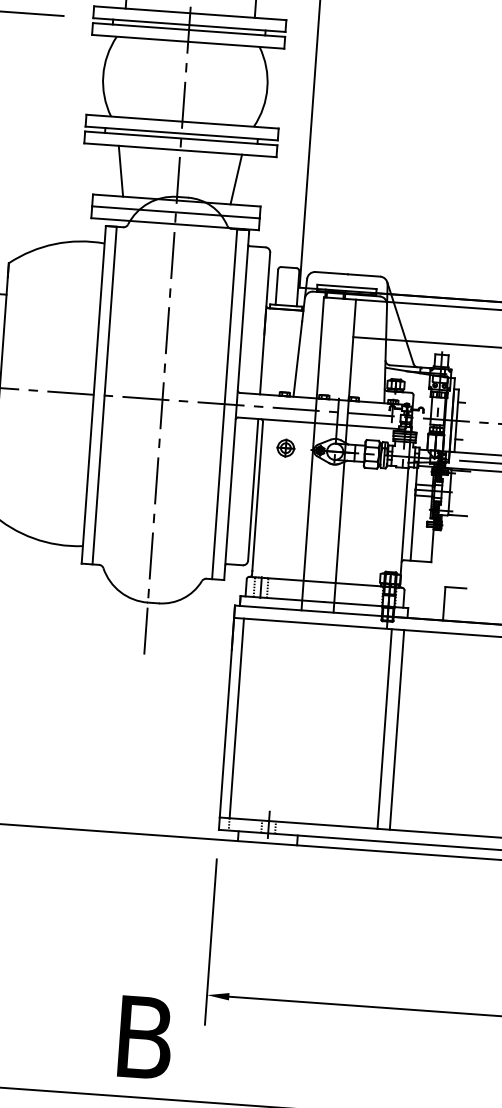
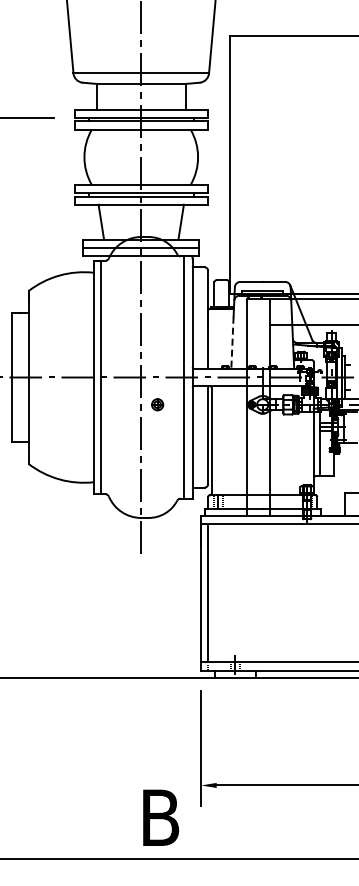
line: (297, 360) -> (232, 343), solid -> dashed
part: (285, 447) -> (157, 404), moved
line: (384, 729) -> (310, 593), removed
line: (397, 730) -> (319, 593), removed

